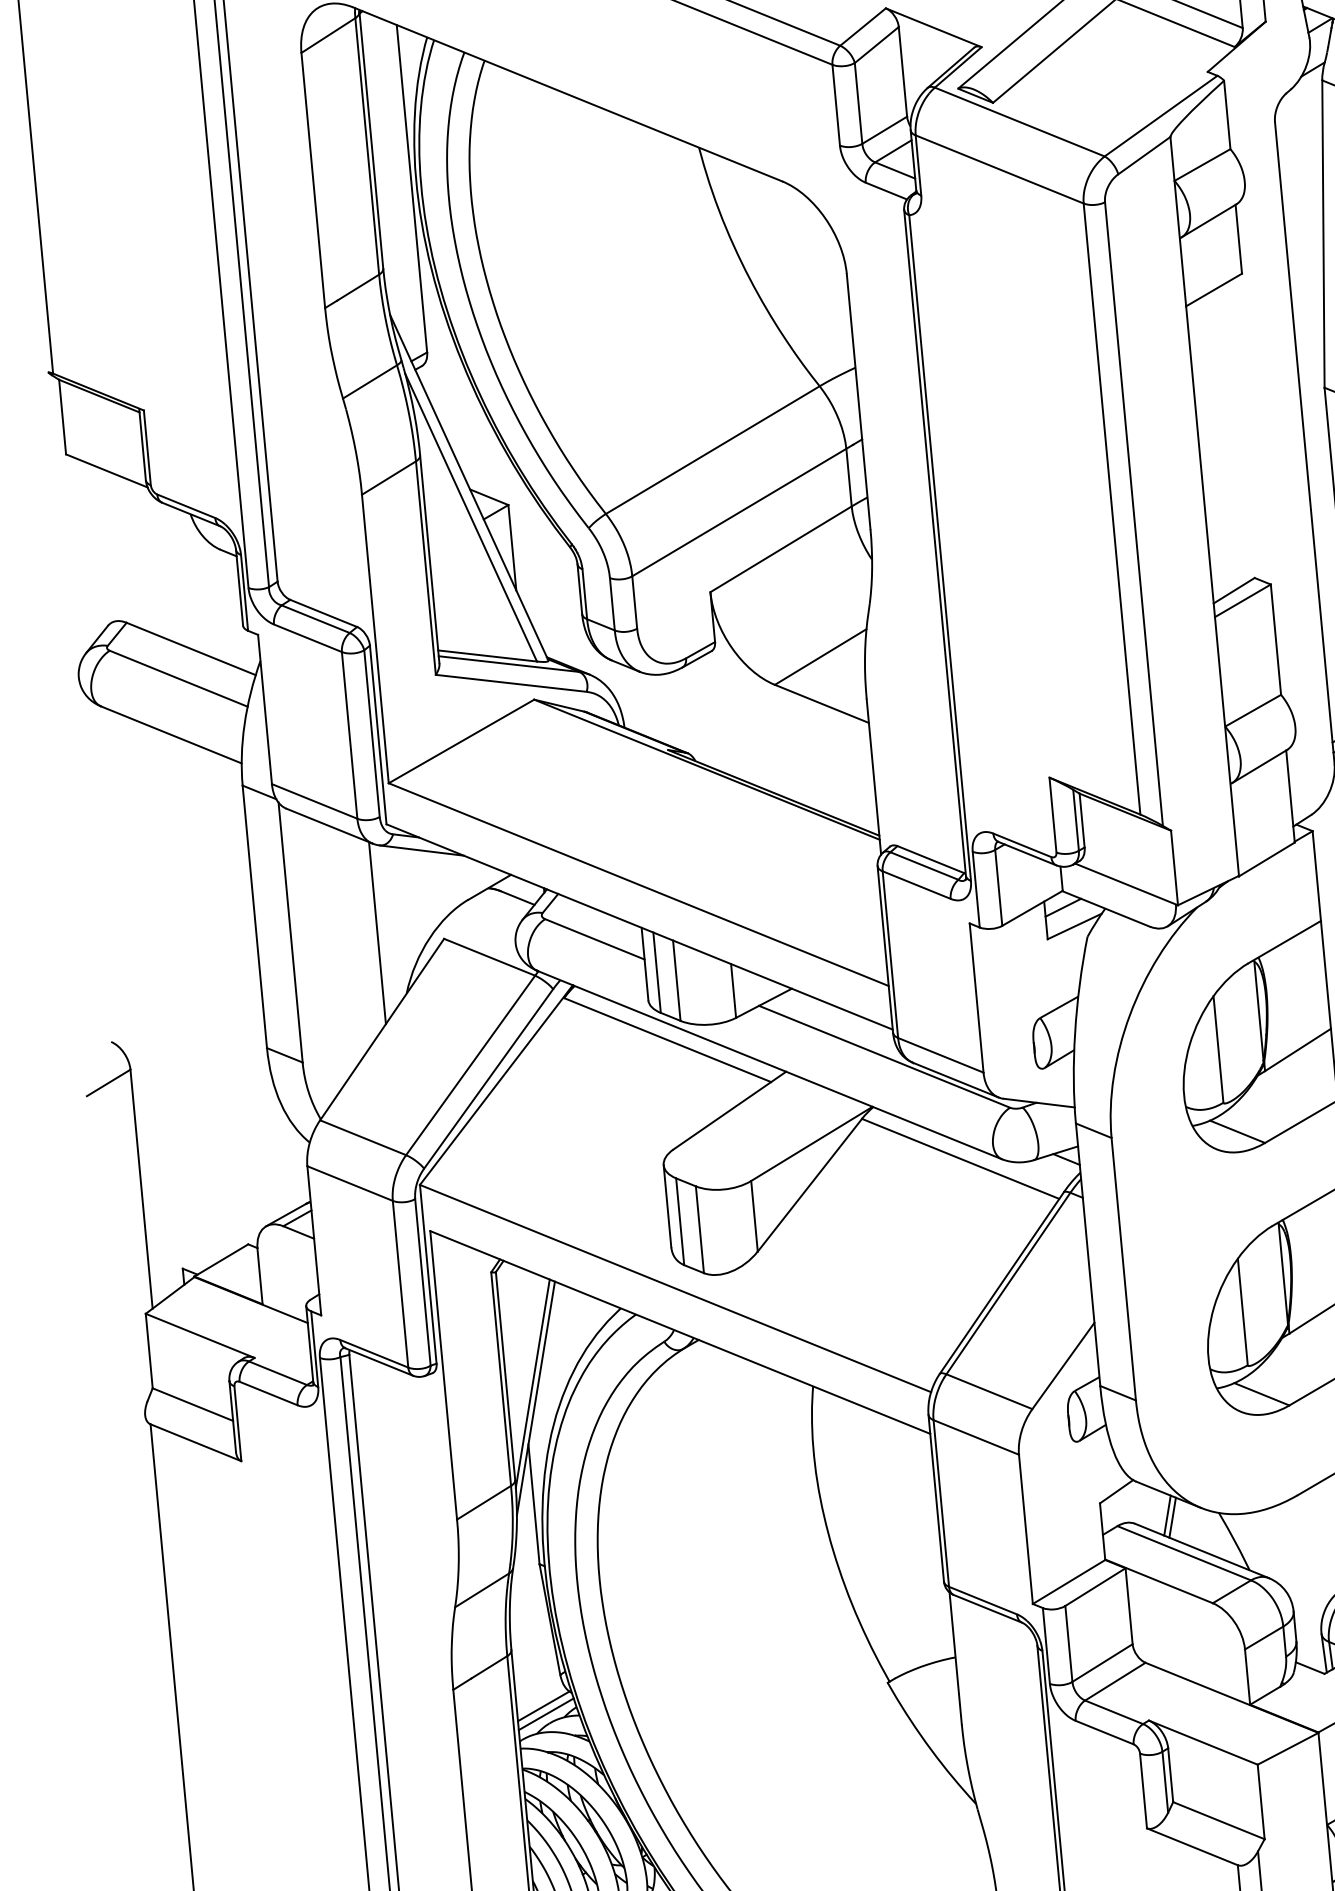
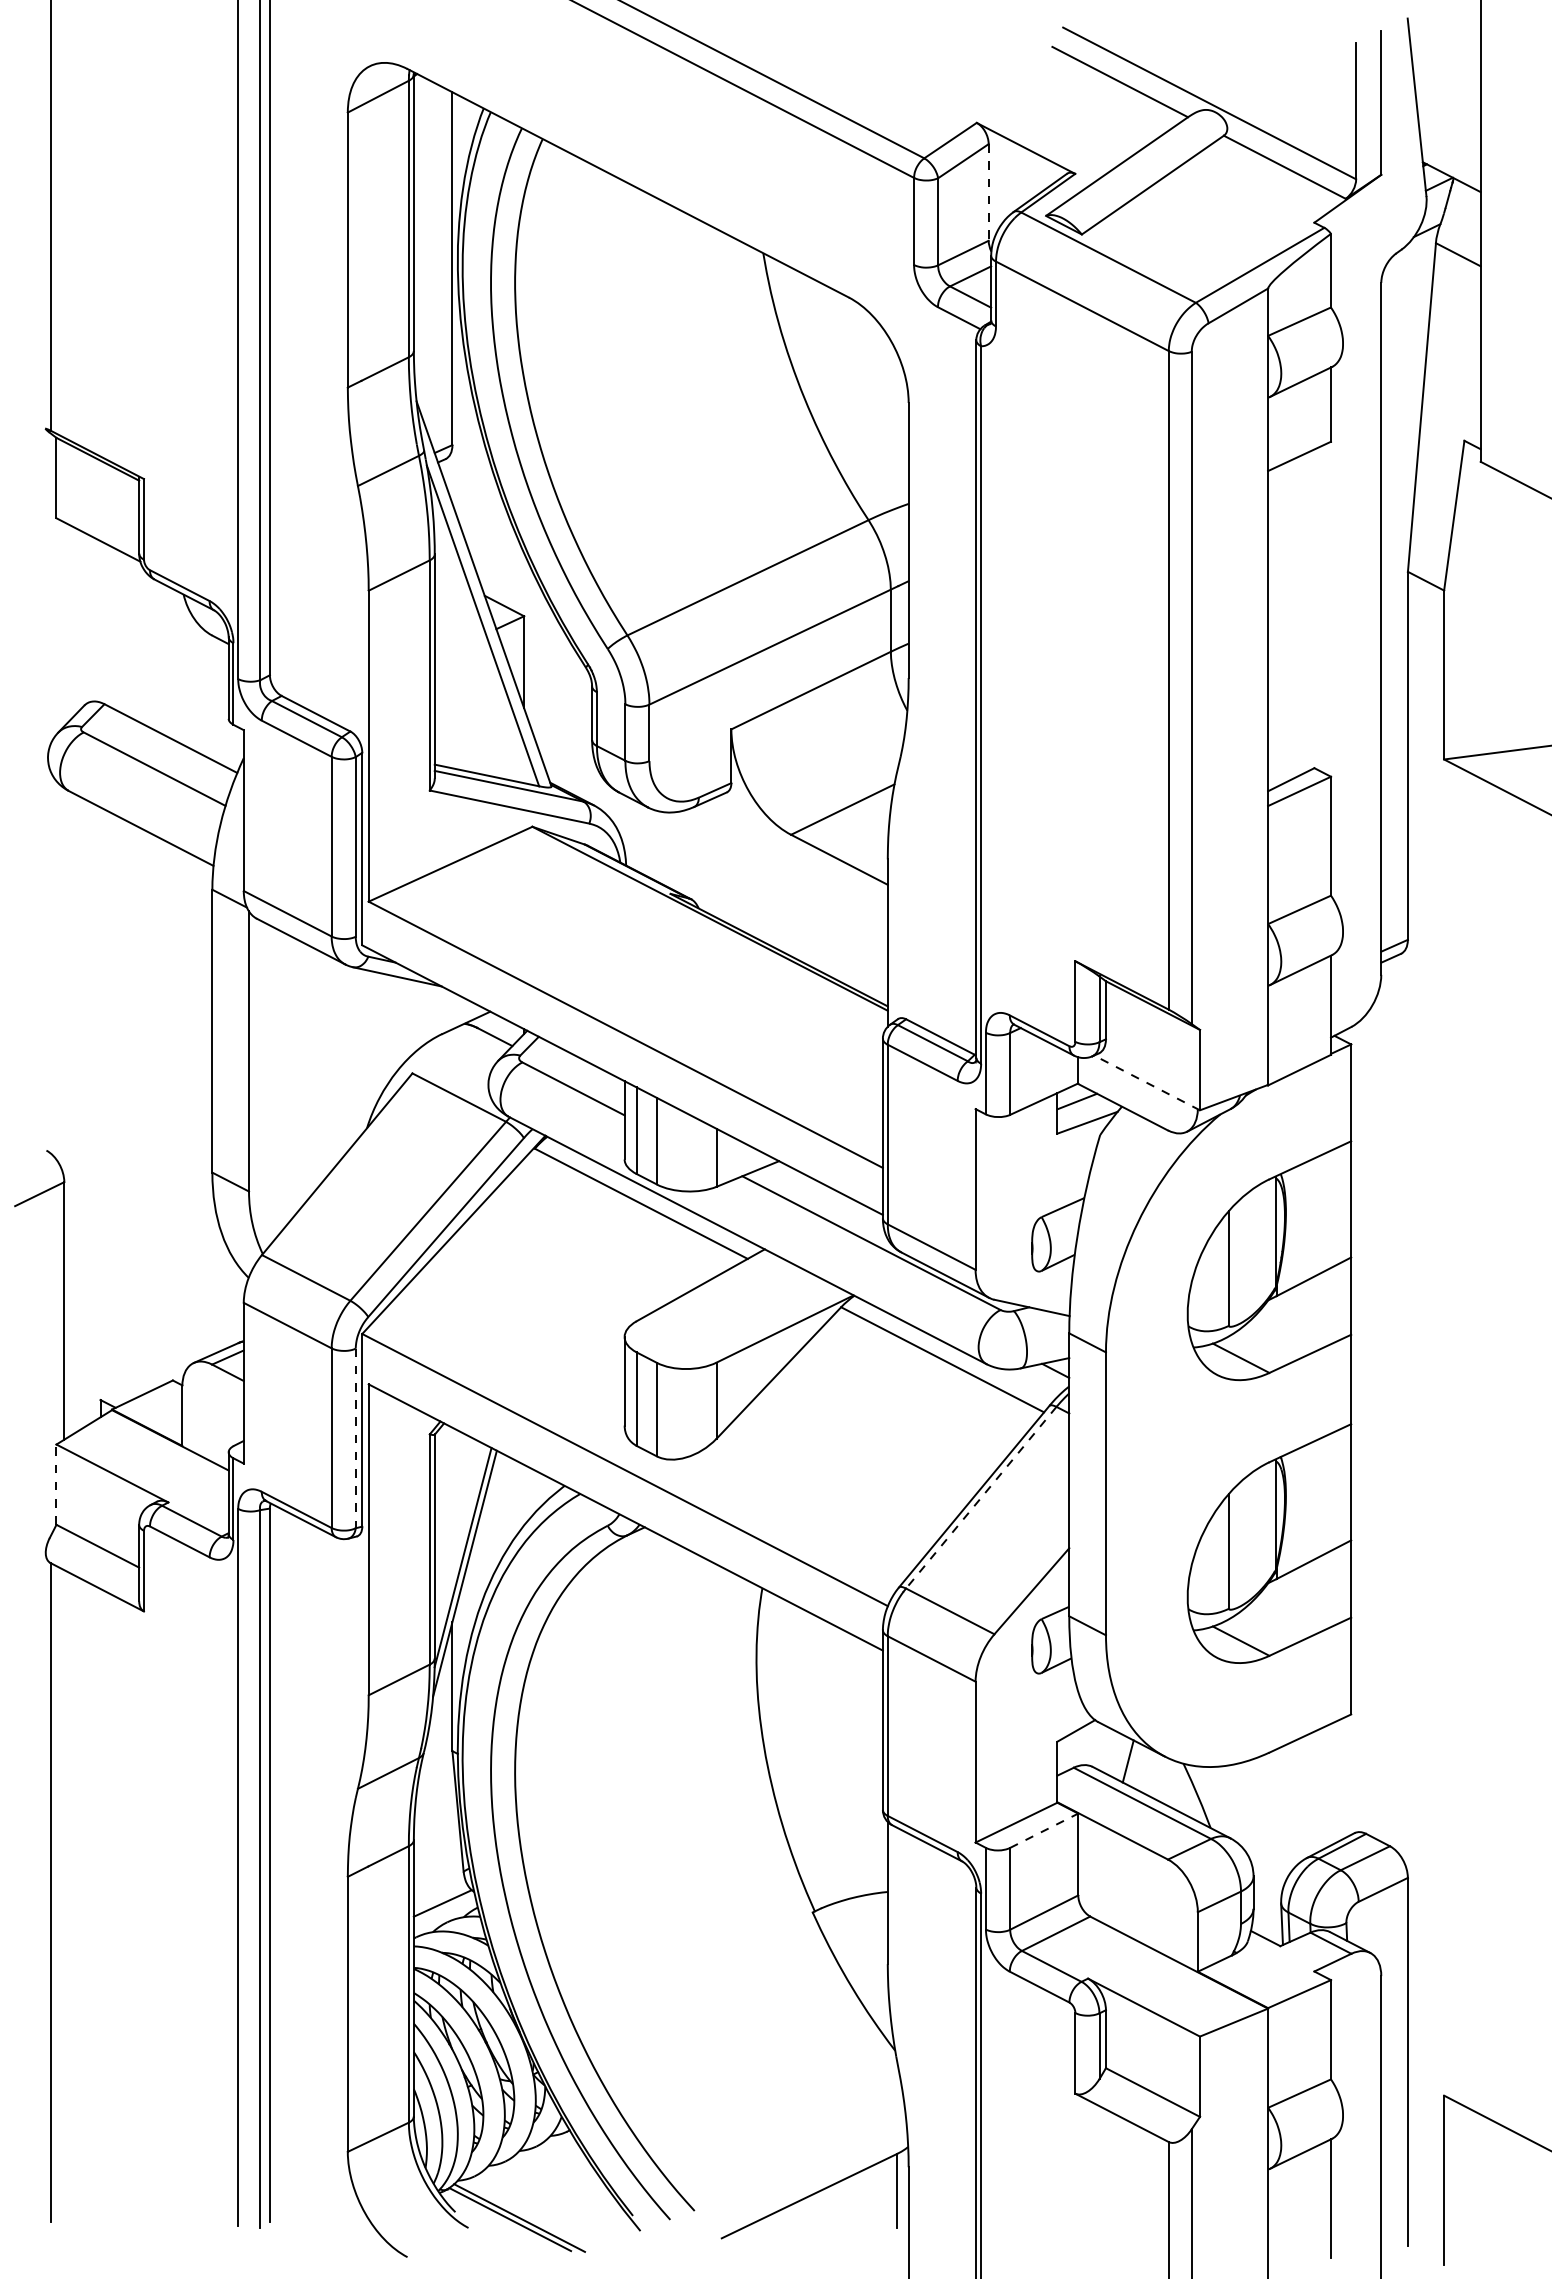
line: (902, 71) -> (988, 192), solid -> dashed
line: (1126, 883) -> (1147, 1082), solid -> dashed
line: (377, 932) -> (341, 1060), removed
line: (422, 1282) -> (355, 1438), solid -> dashed
line: (1008, 1283) -> (981, 1497), solid -> dashed
line: (149, 1350) -> (56, 1484), solid -> dashed
line: (1172, 1517) -> (1133, 1764), removed
line: (1095, 1586) -> (1044, 1830), solid -> dashed
line: (546, 1714) -> (444, 1912), removed

